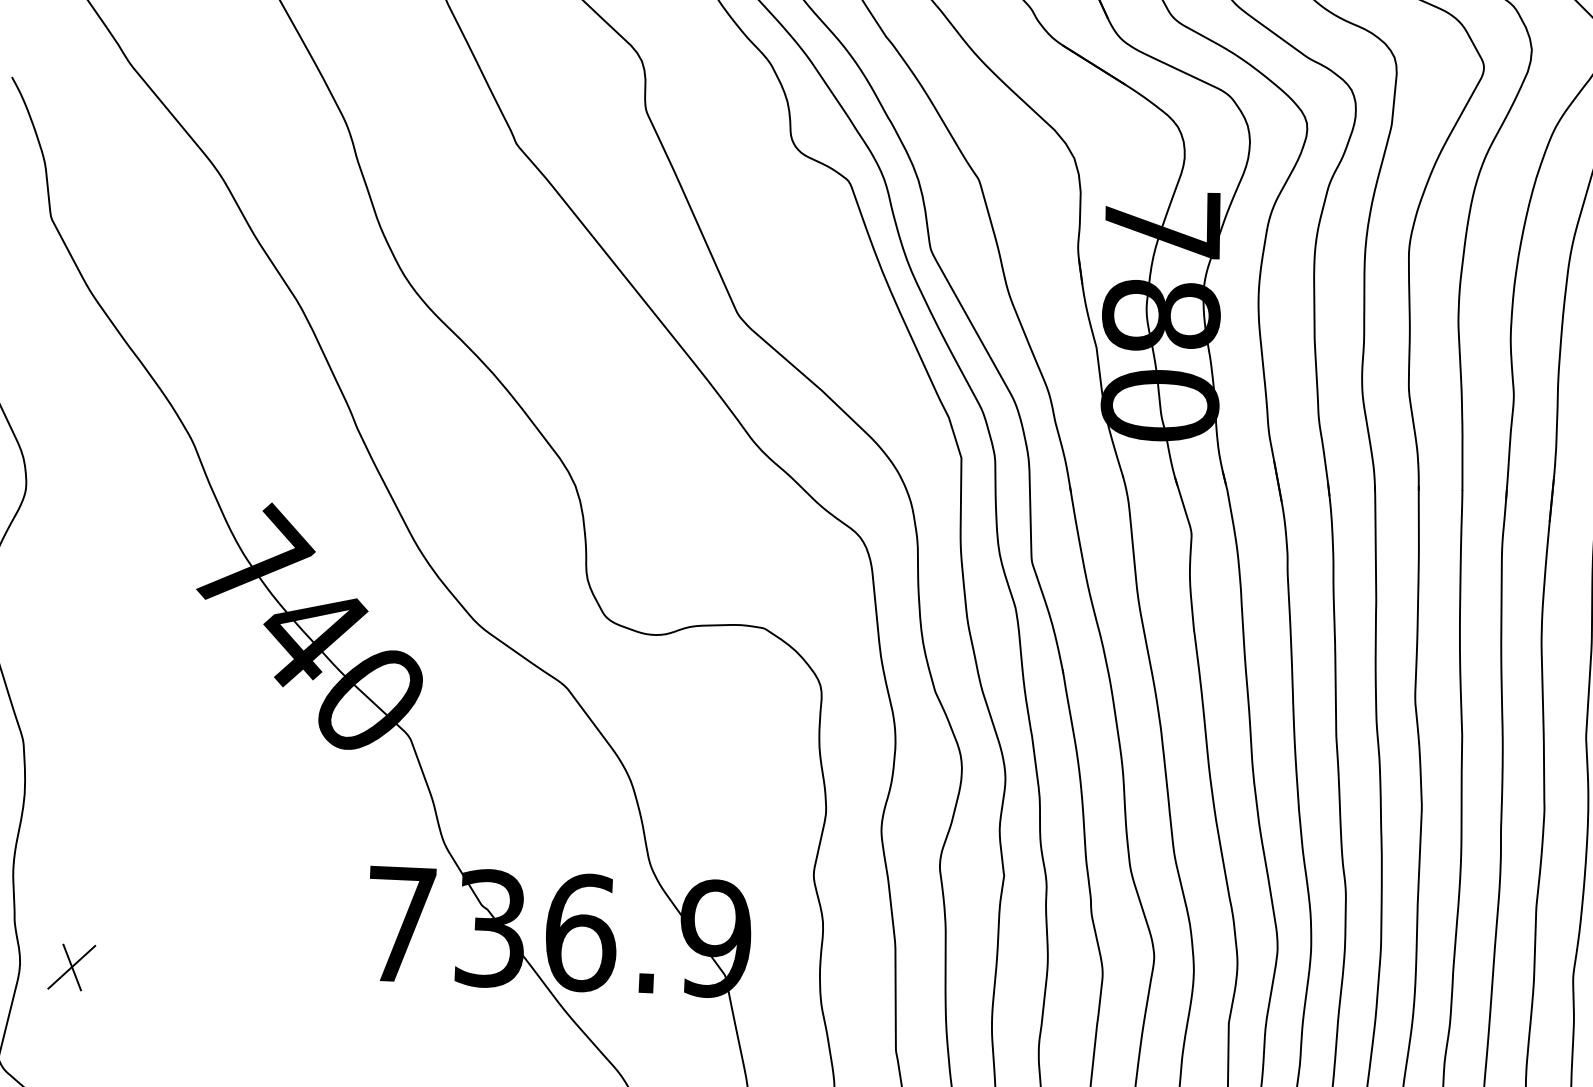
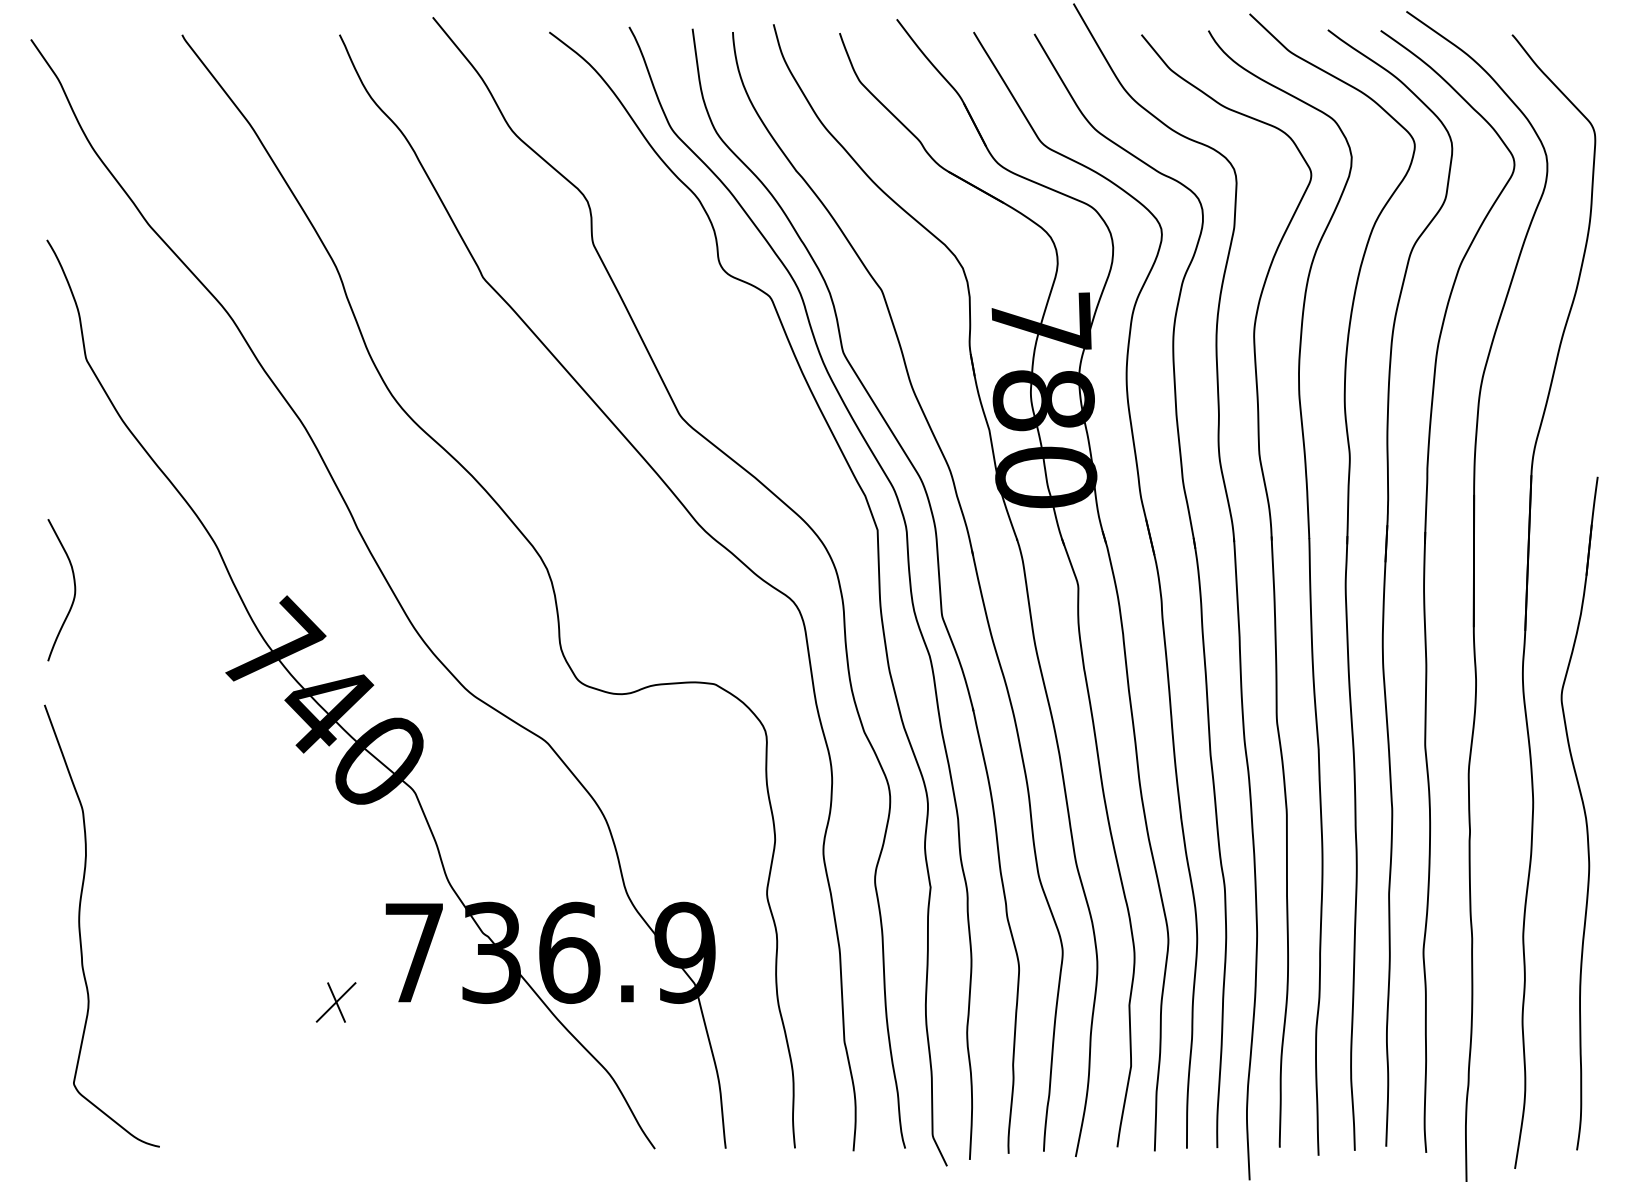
part: (70, 967) -> (335, 1002), moved

